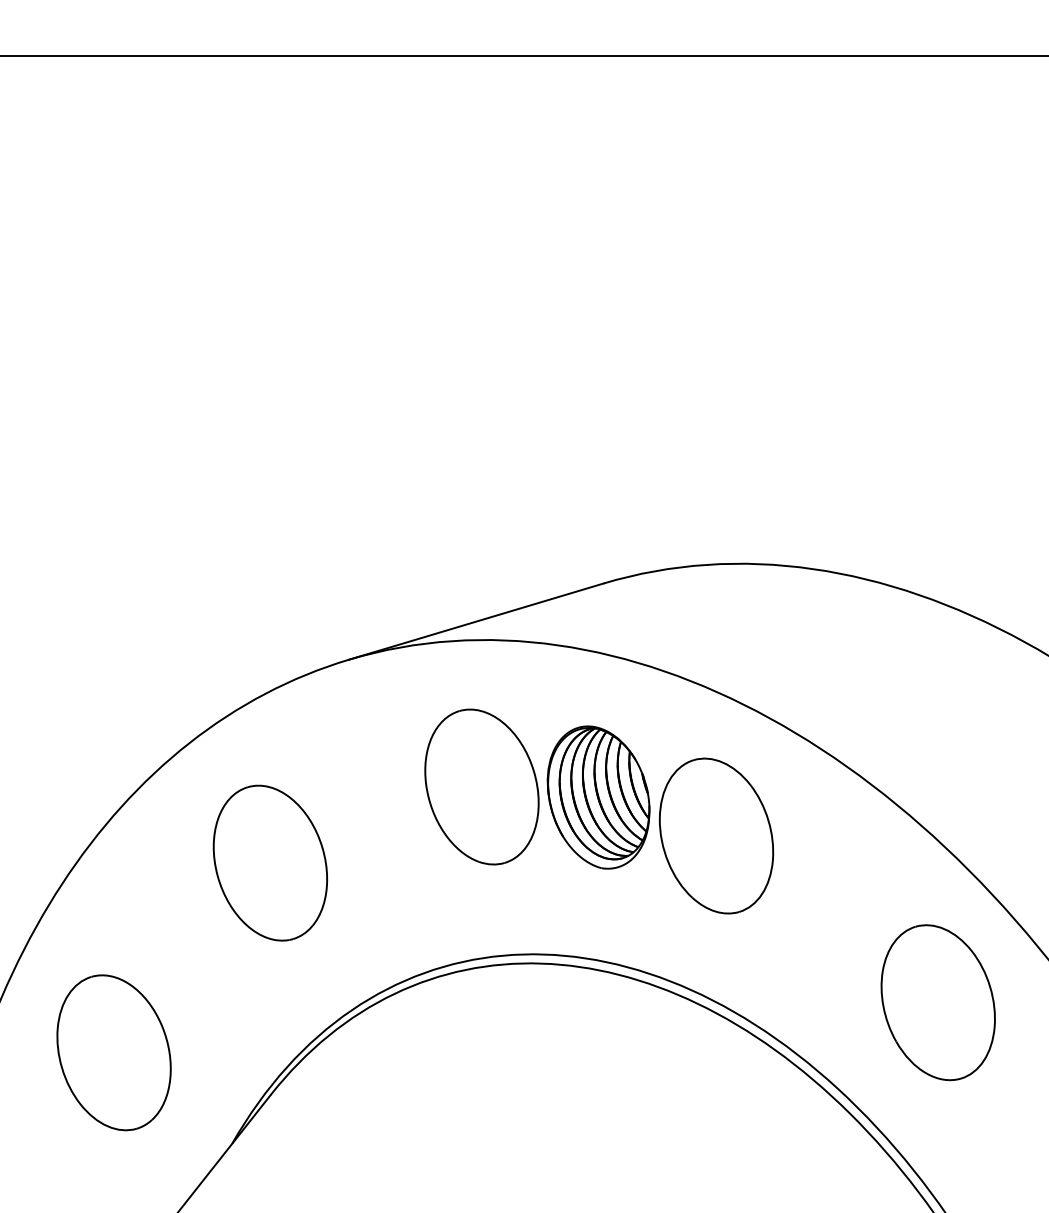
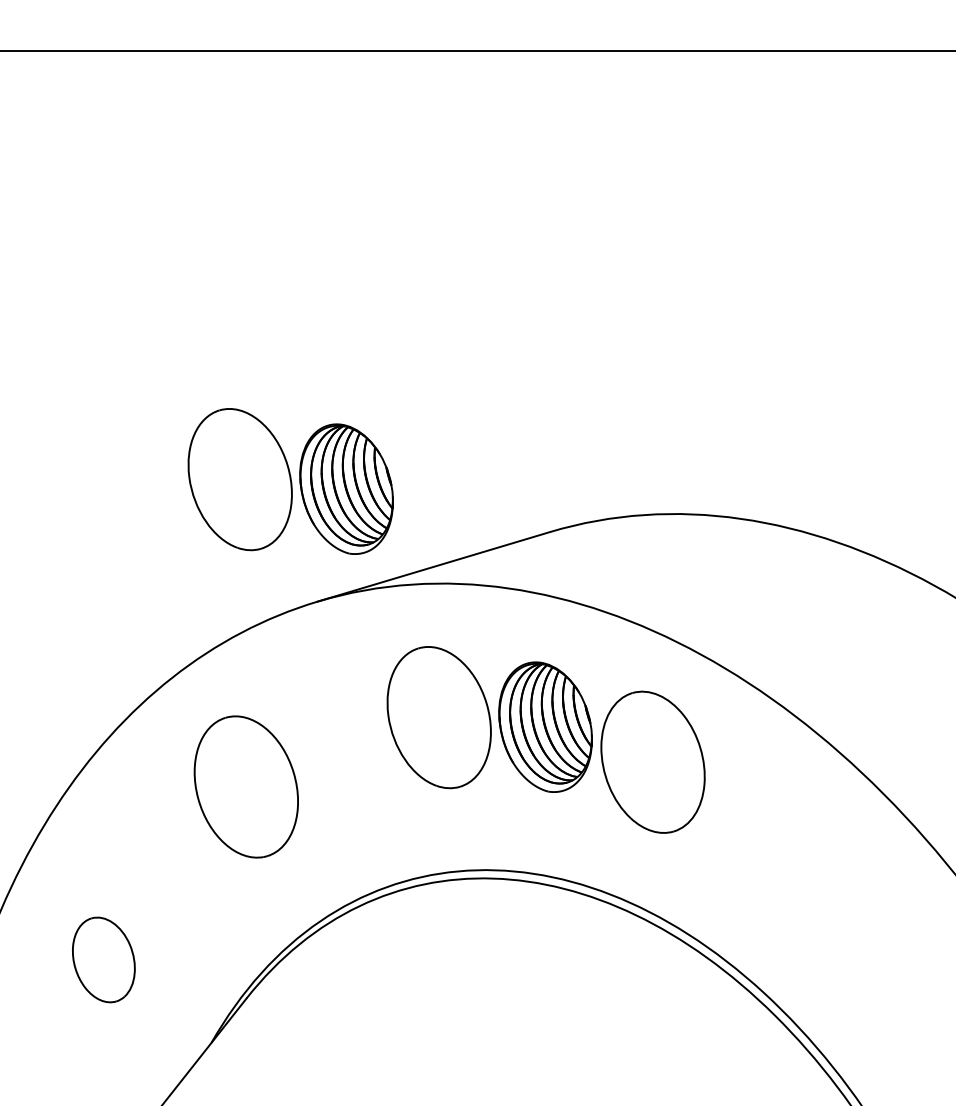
part: (318, 528) -> (290, 481), added
part: (937, 1001) -> (854, 913), removed
part: (113, 1052) -> (103, 959), size x0.6

